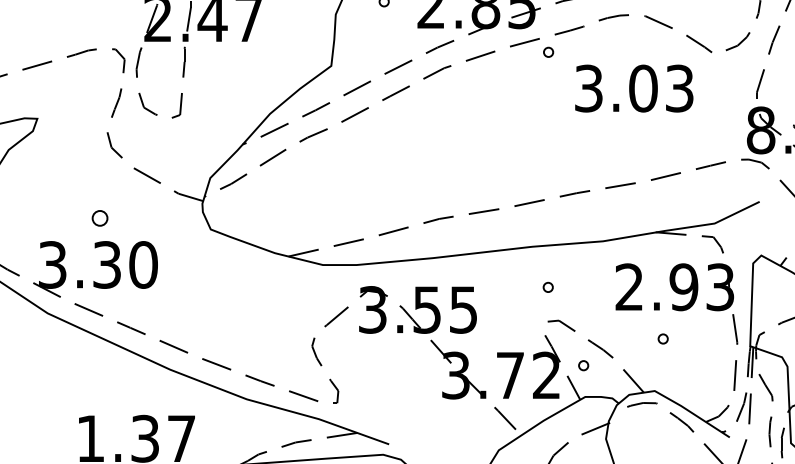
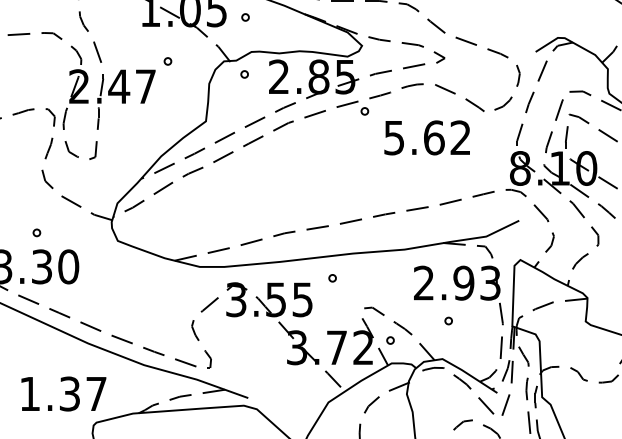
text: (634, 88) -> (427, 137), 3.03 -> 5.62
part: (99, 217) -> (36, 232), size x0.62
part: (548, 287) -> (332, 278), moved

